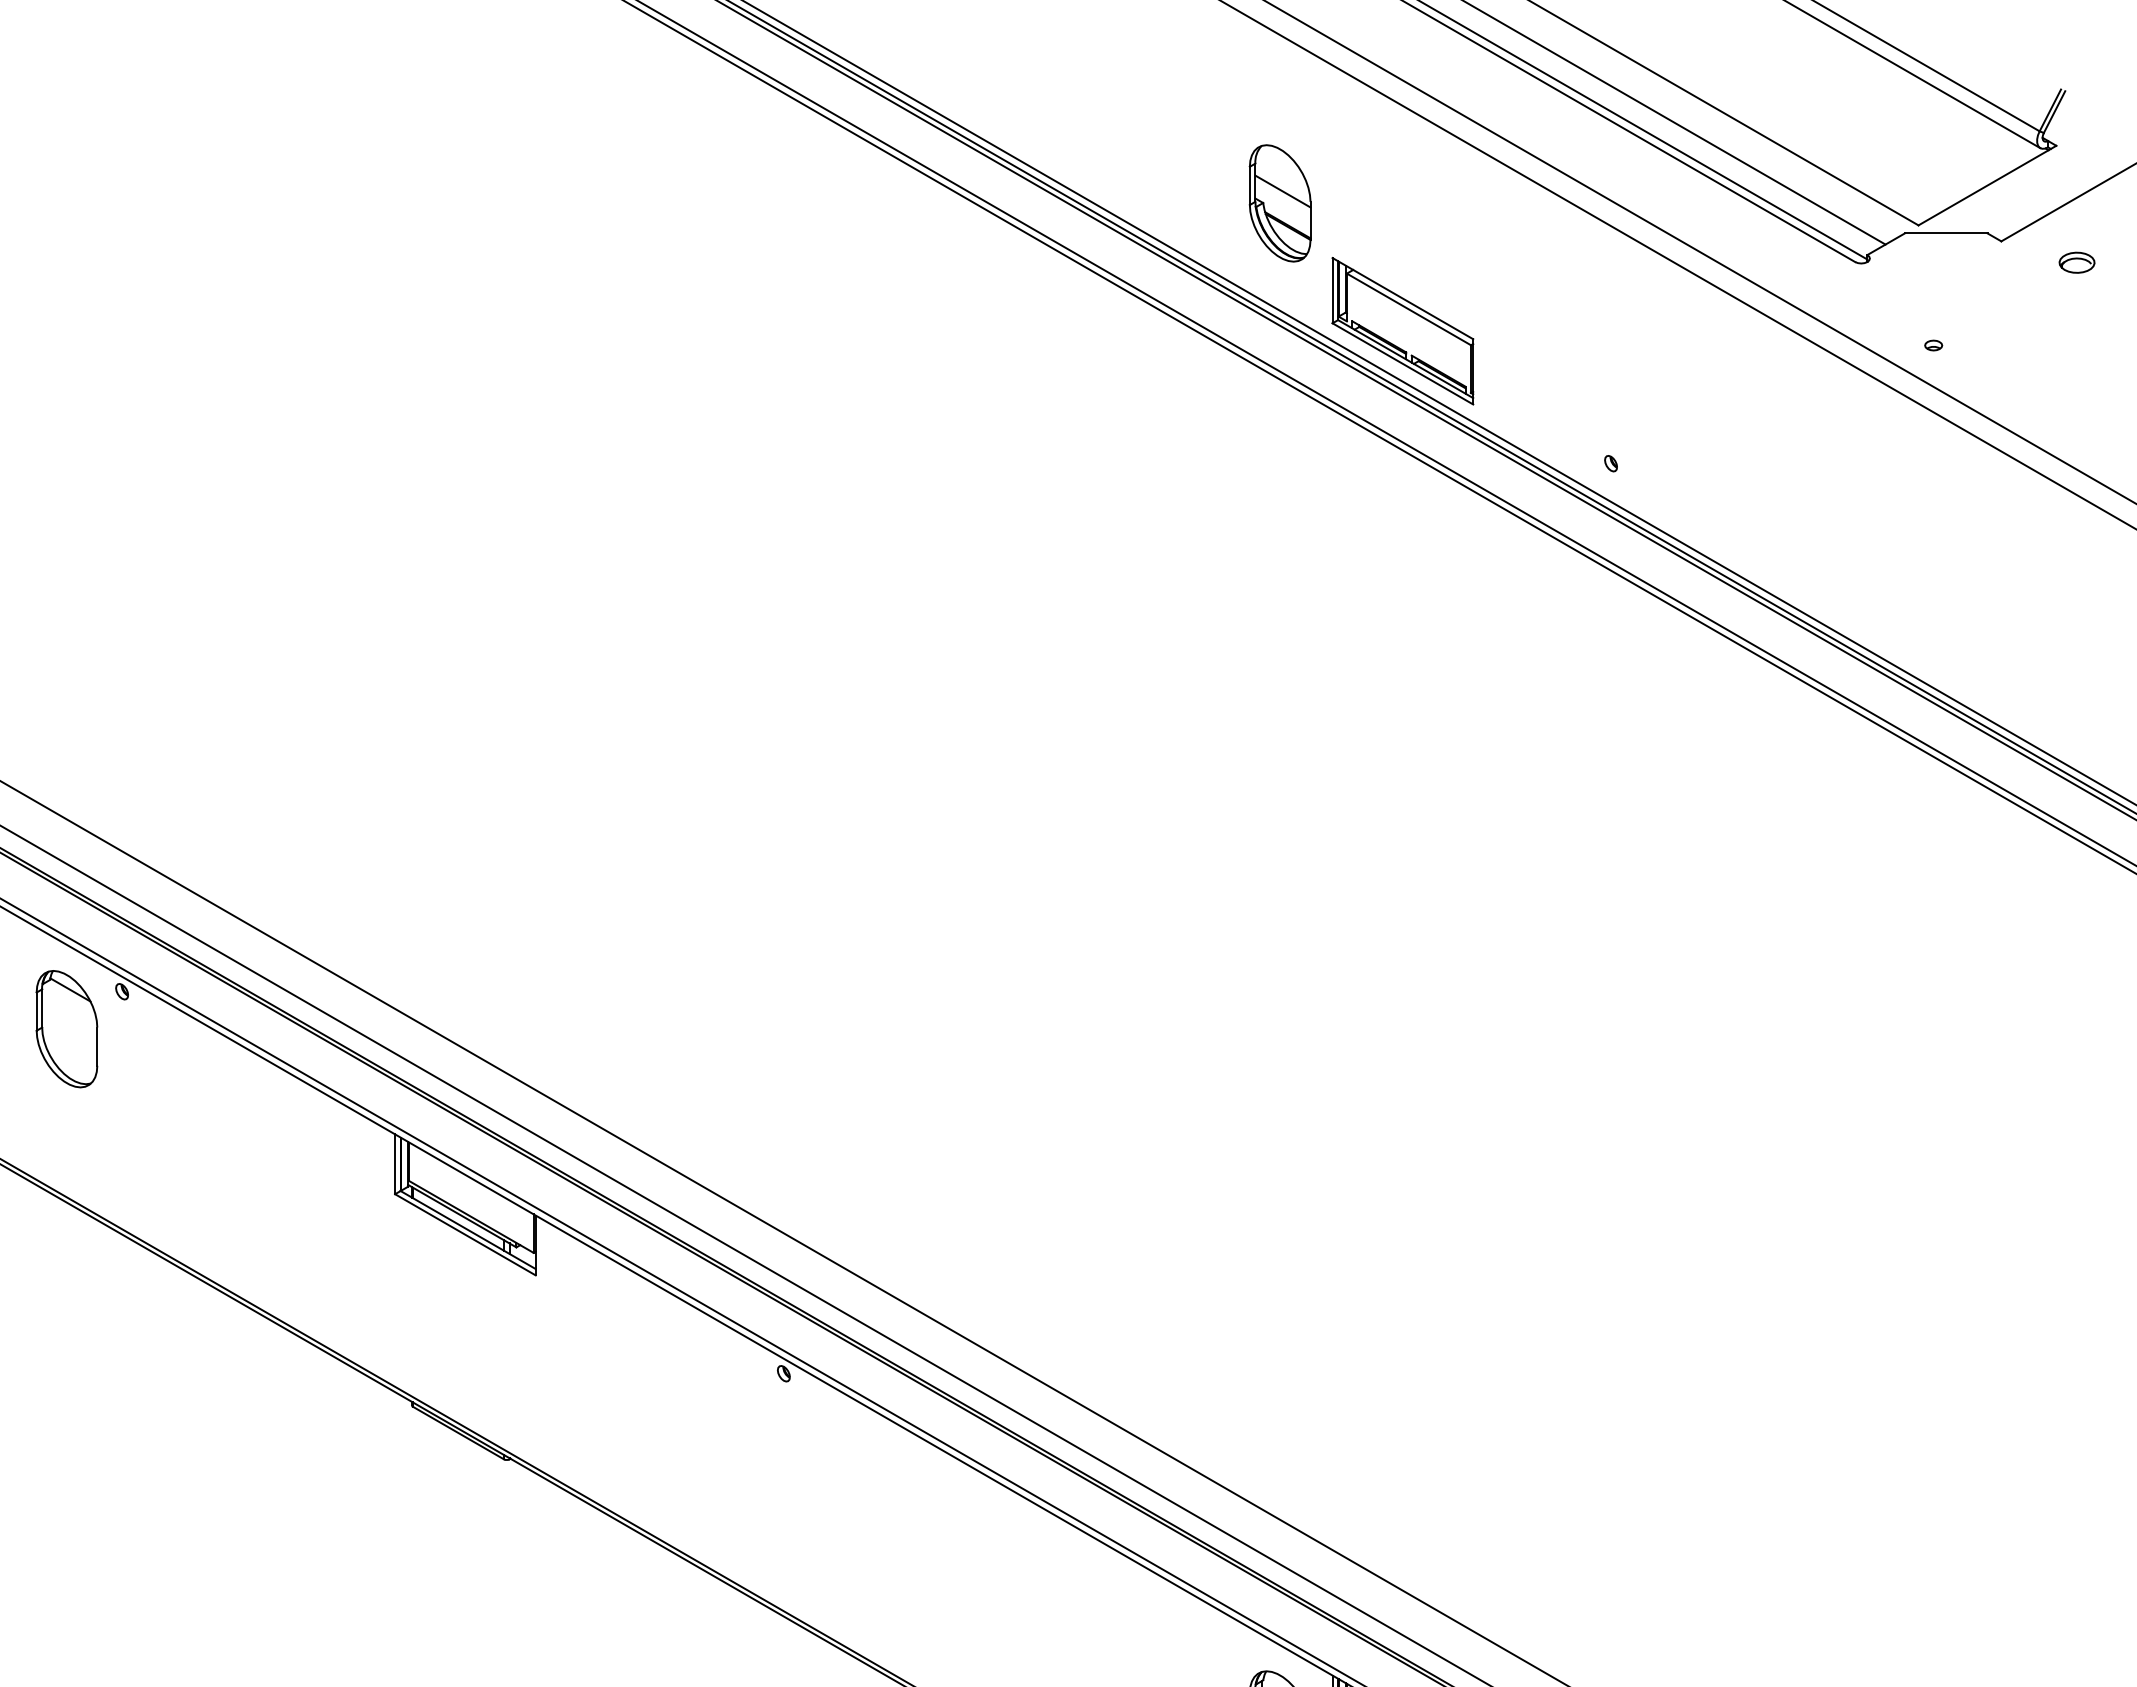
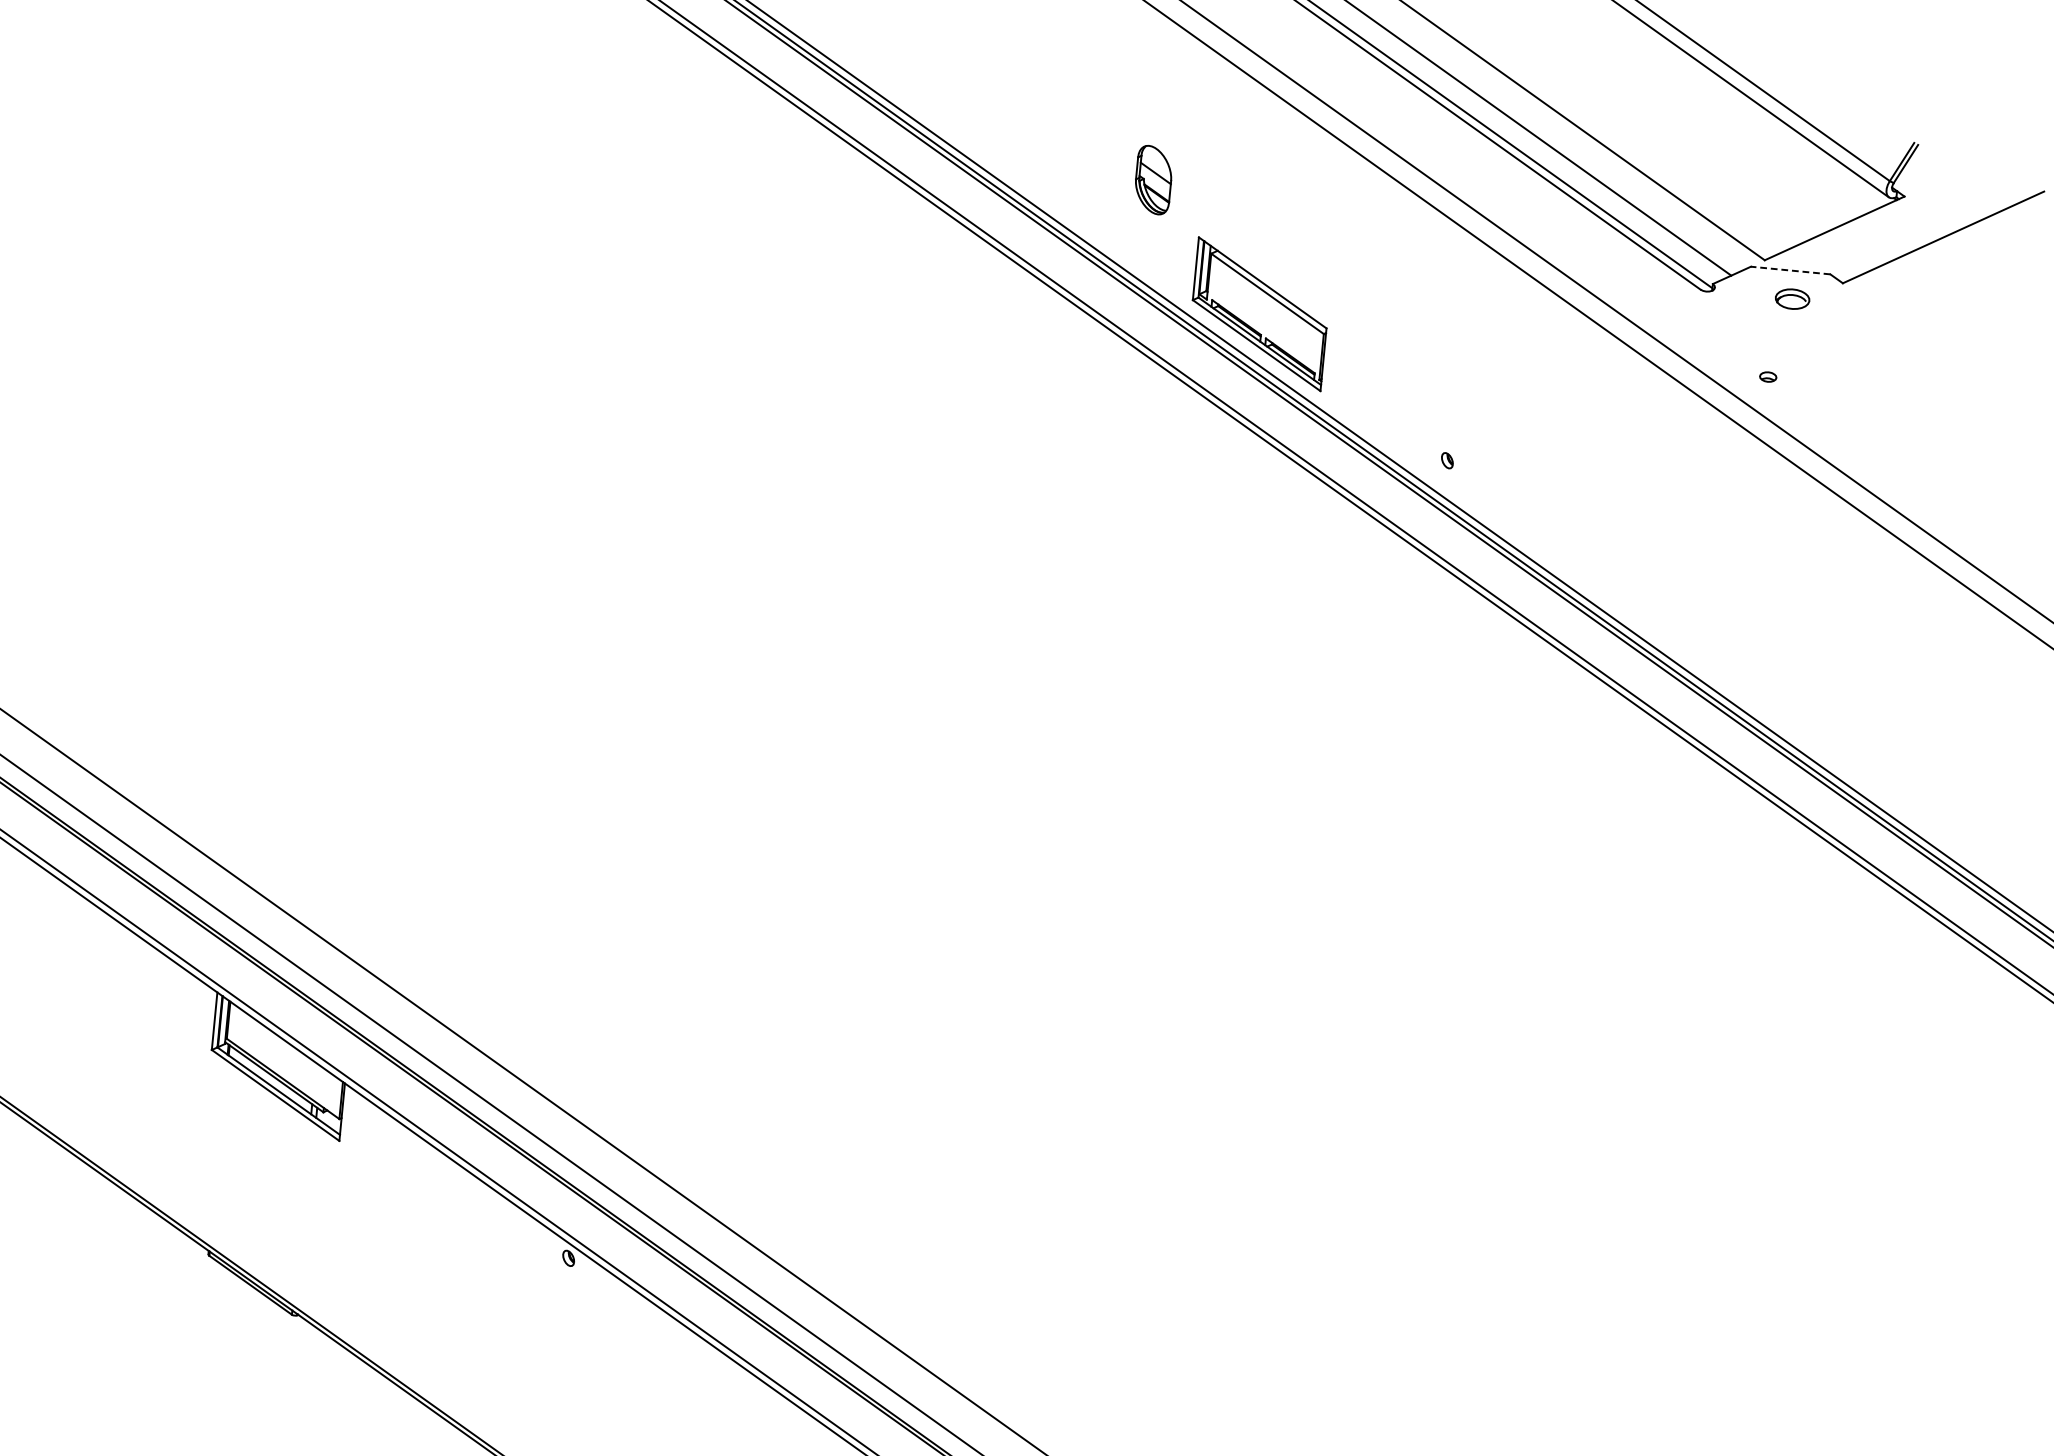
part: (1279, 203) -> (1152, 180), size x0.6
line: (1945, 233) -> (1789, 270), solid -> dashed
part: (2076, 262) -> (1792, 298), moved

